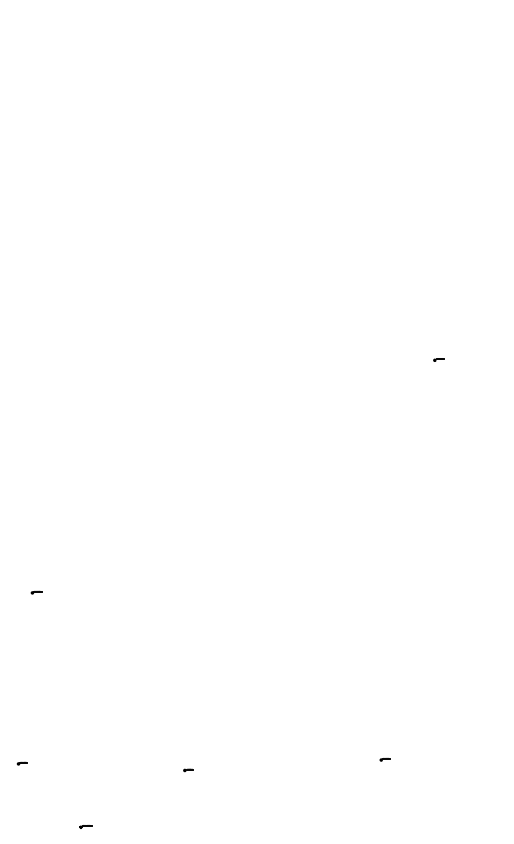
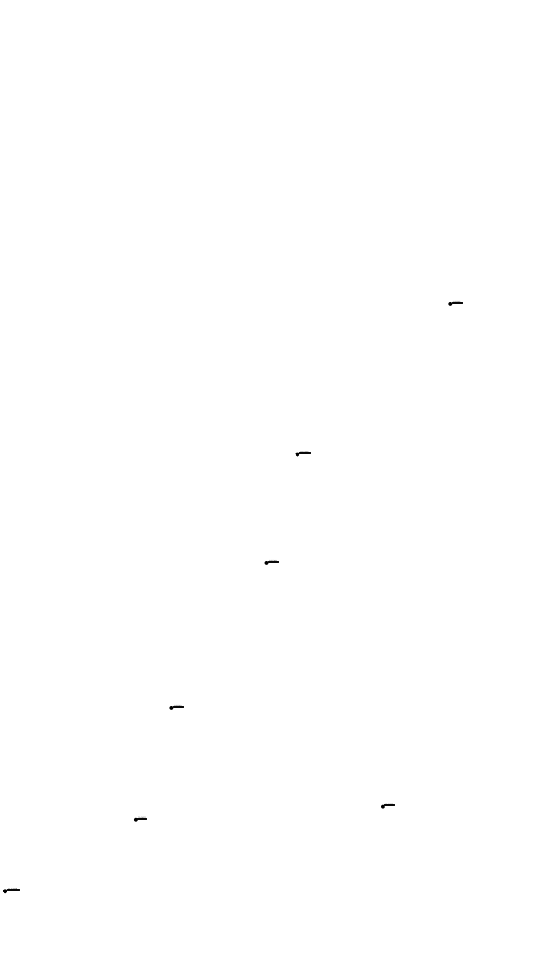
part: (317, 479) -> (302, 453), added
part: (292, 565) -> (271, 561), added
part: (216, 681) -> (175, 707), added

